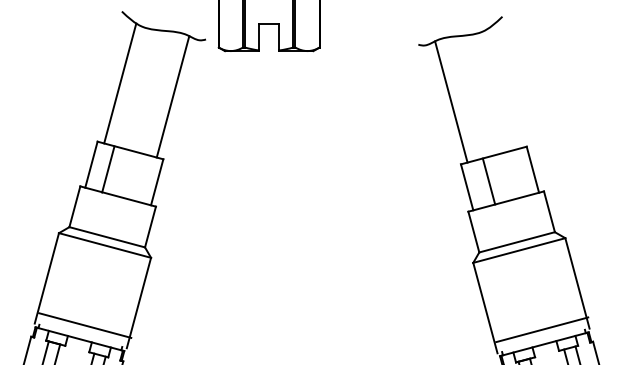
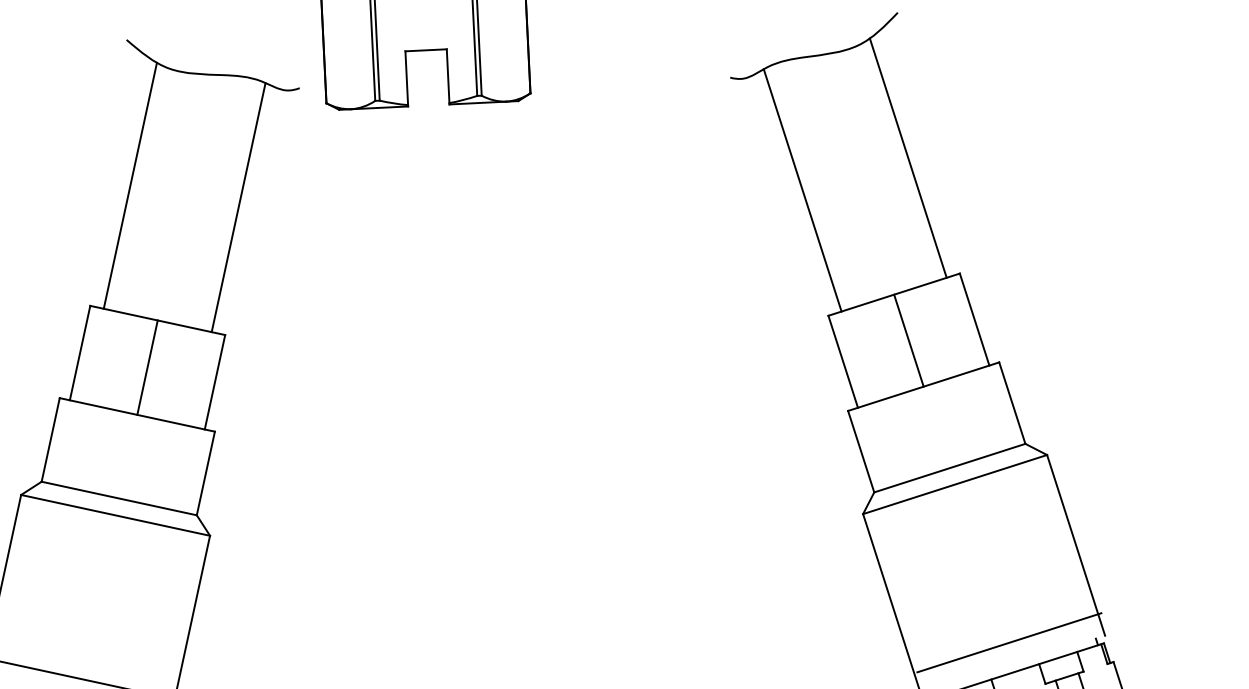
line: (504, 88) -> (909, 157), added
line: (108, 169) -> (147, 367), moved
line: (488, 181) -> (907, 340), moved

